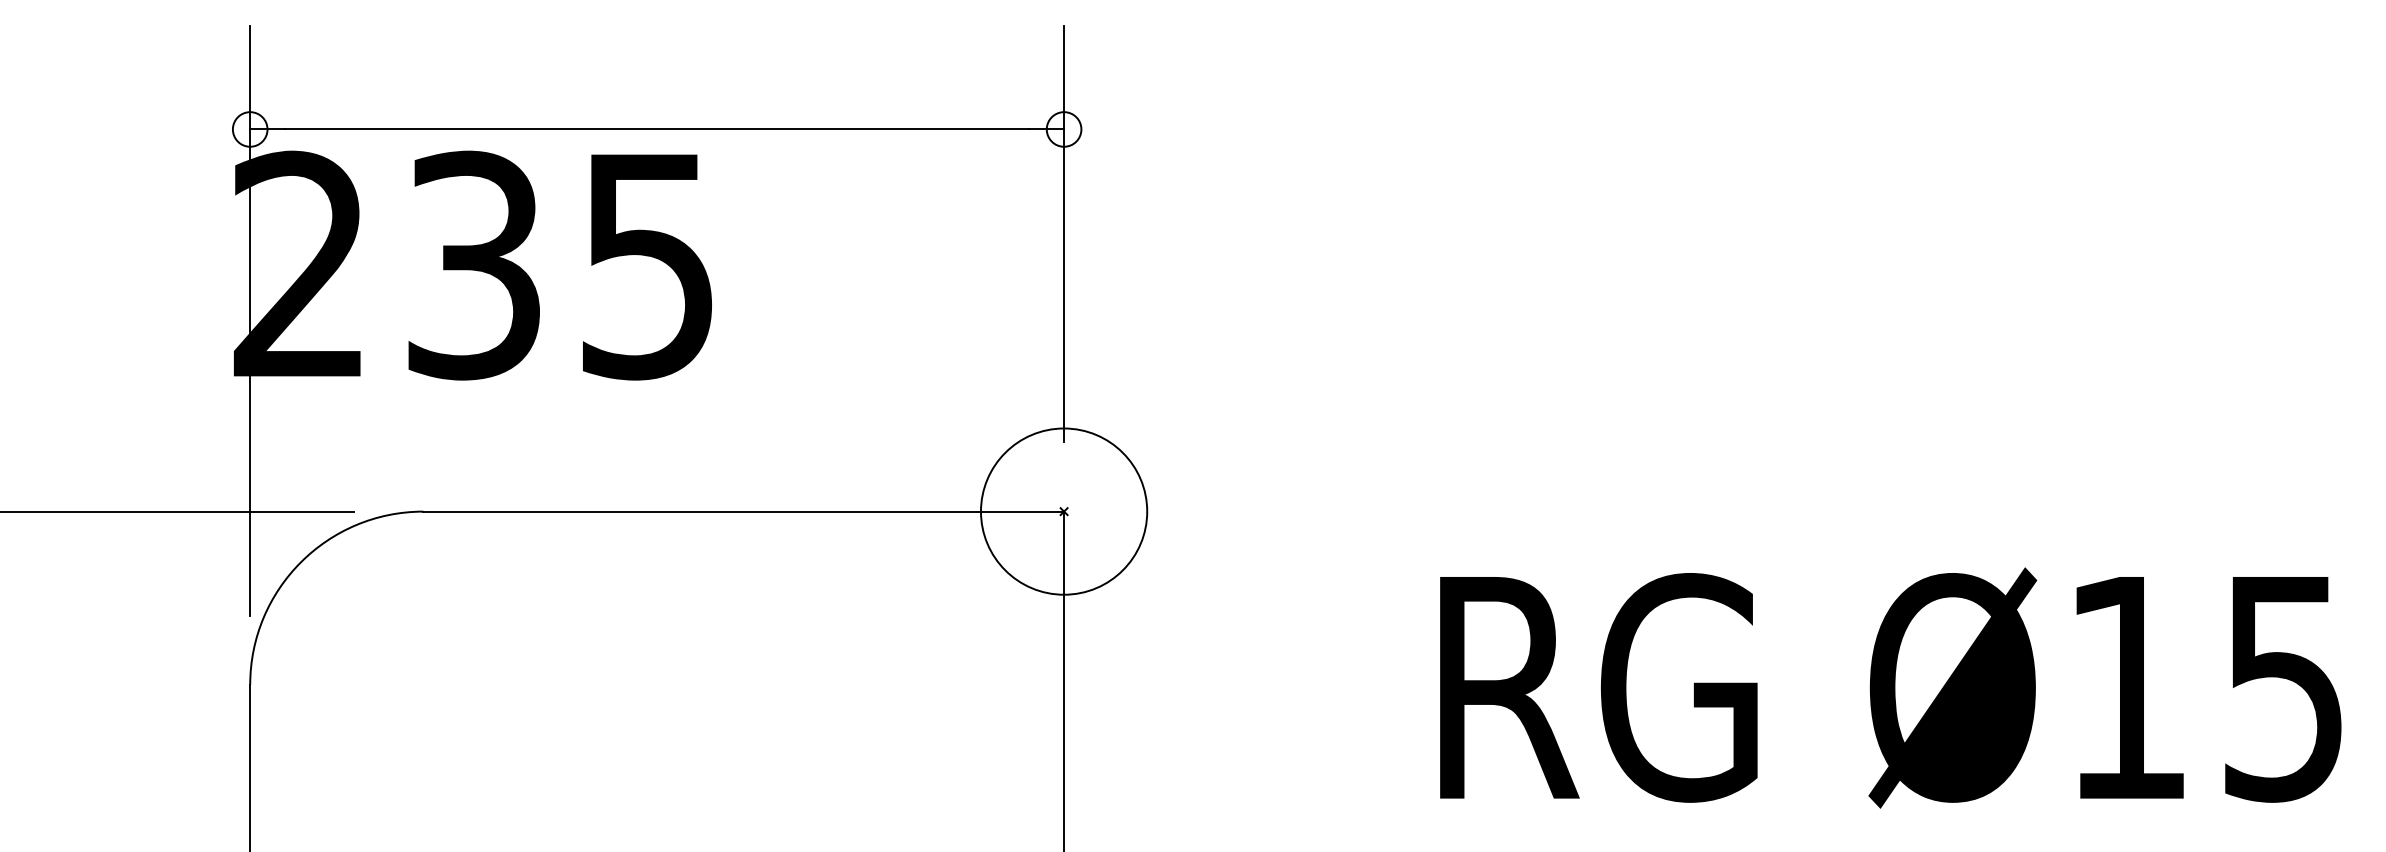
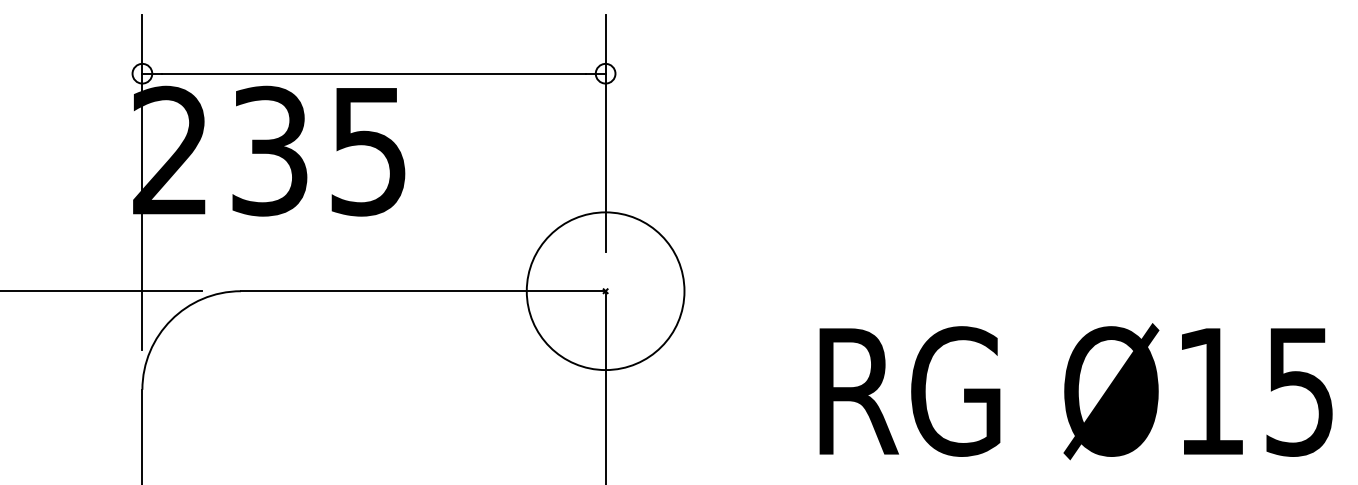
circle: (1063, 512) -> (605, 291), size x1.67

